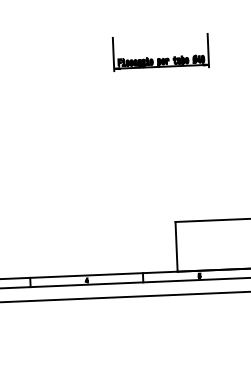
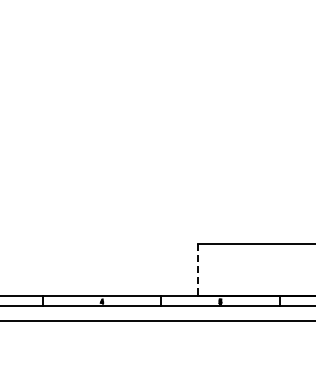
part: (160, 58) -> (188, 71), removed
line: (176, 247) -> (197, 270), solid -> dashed

